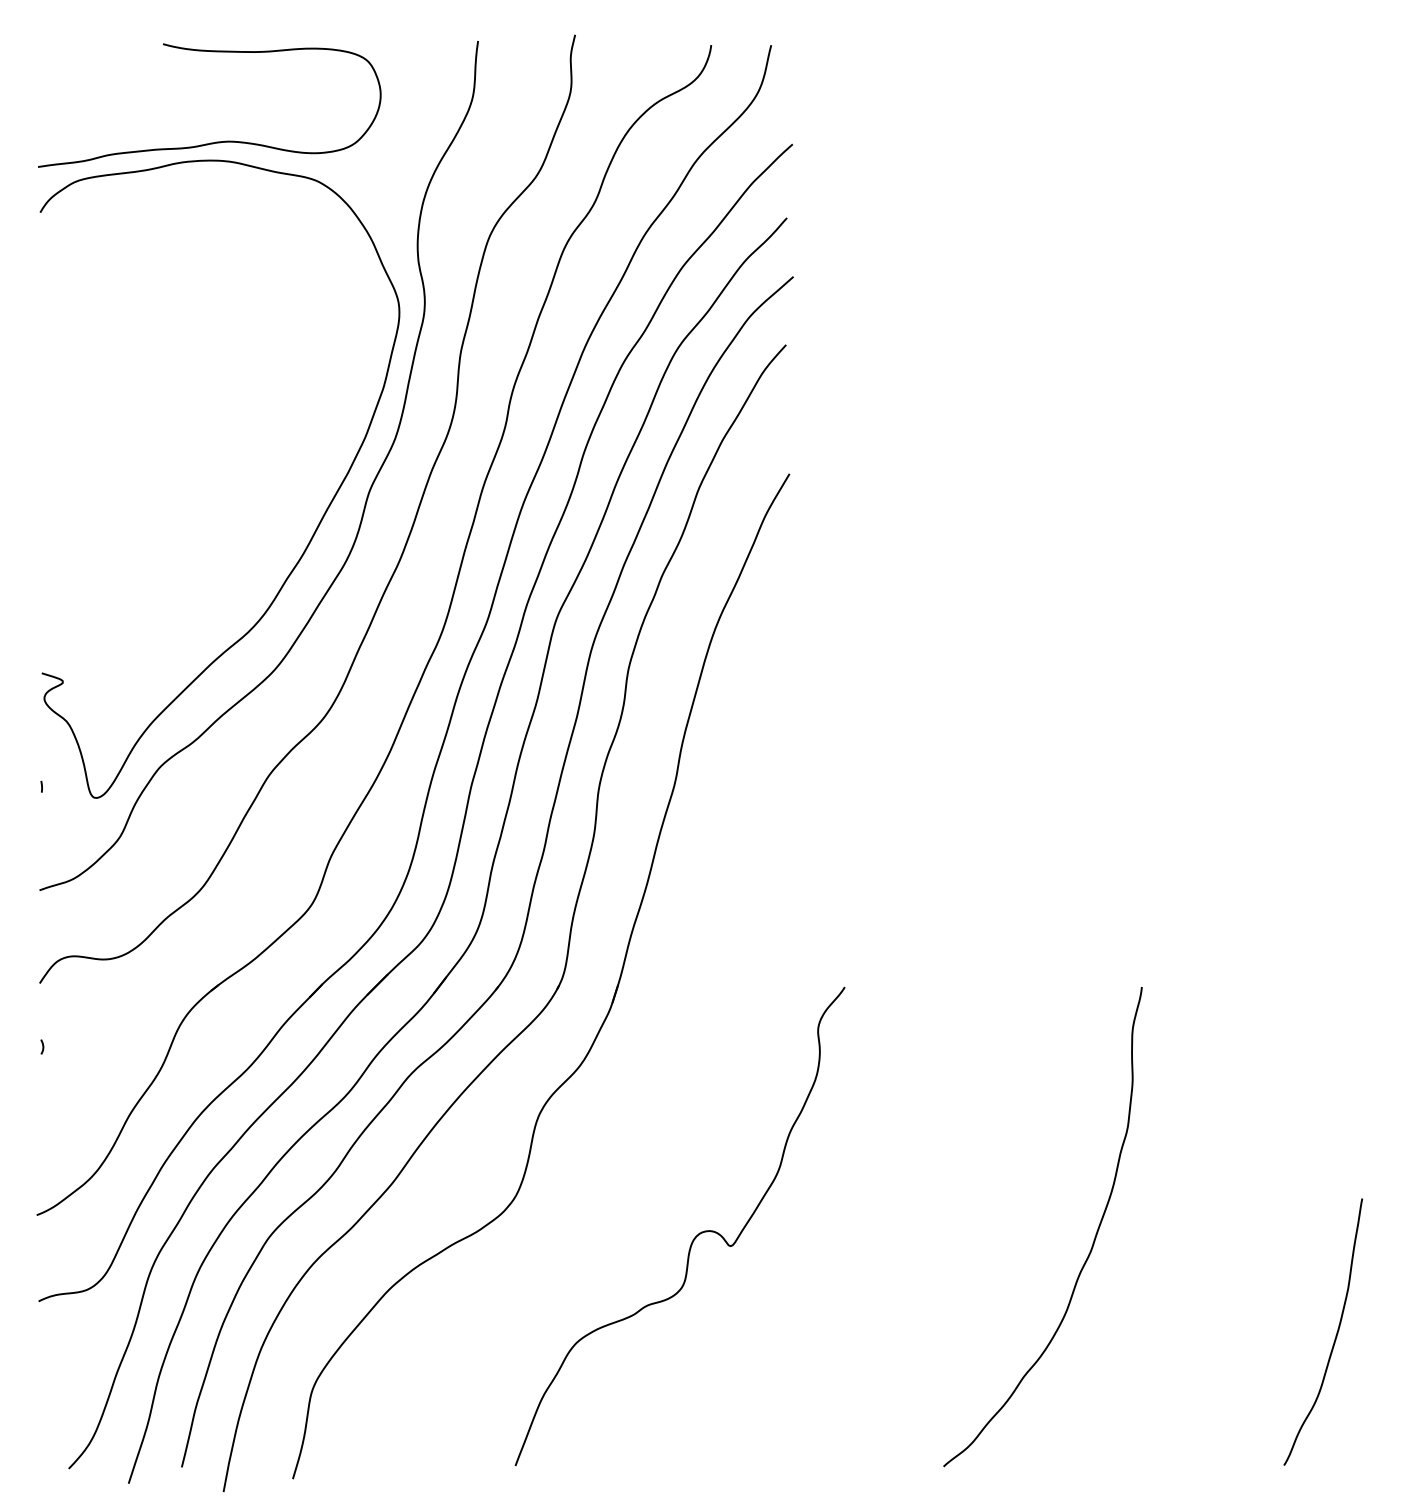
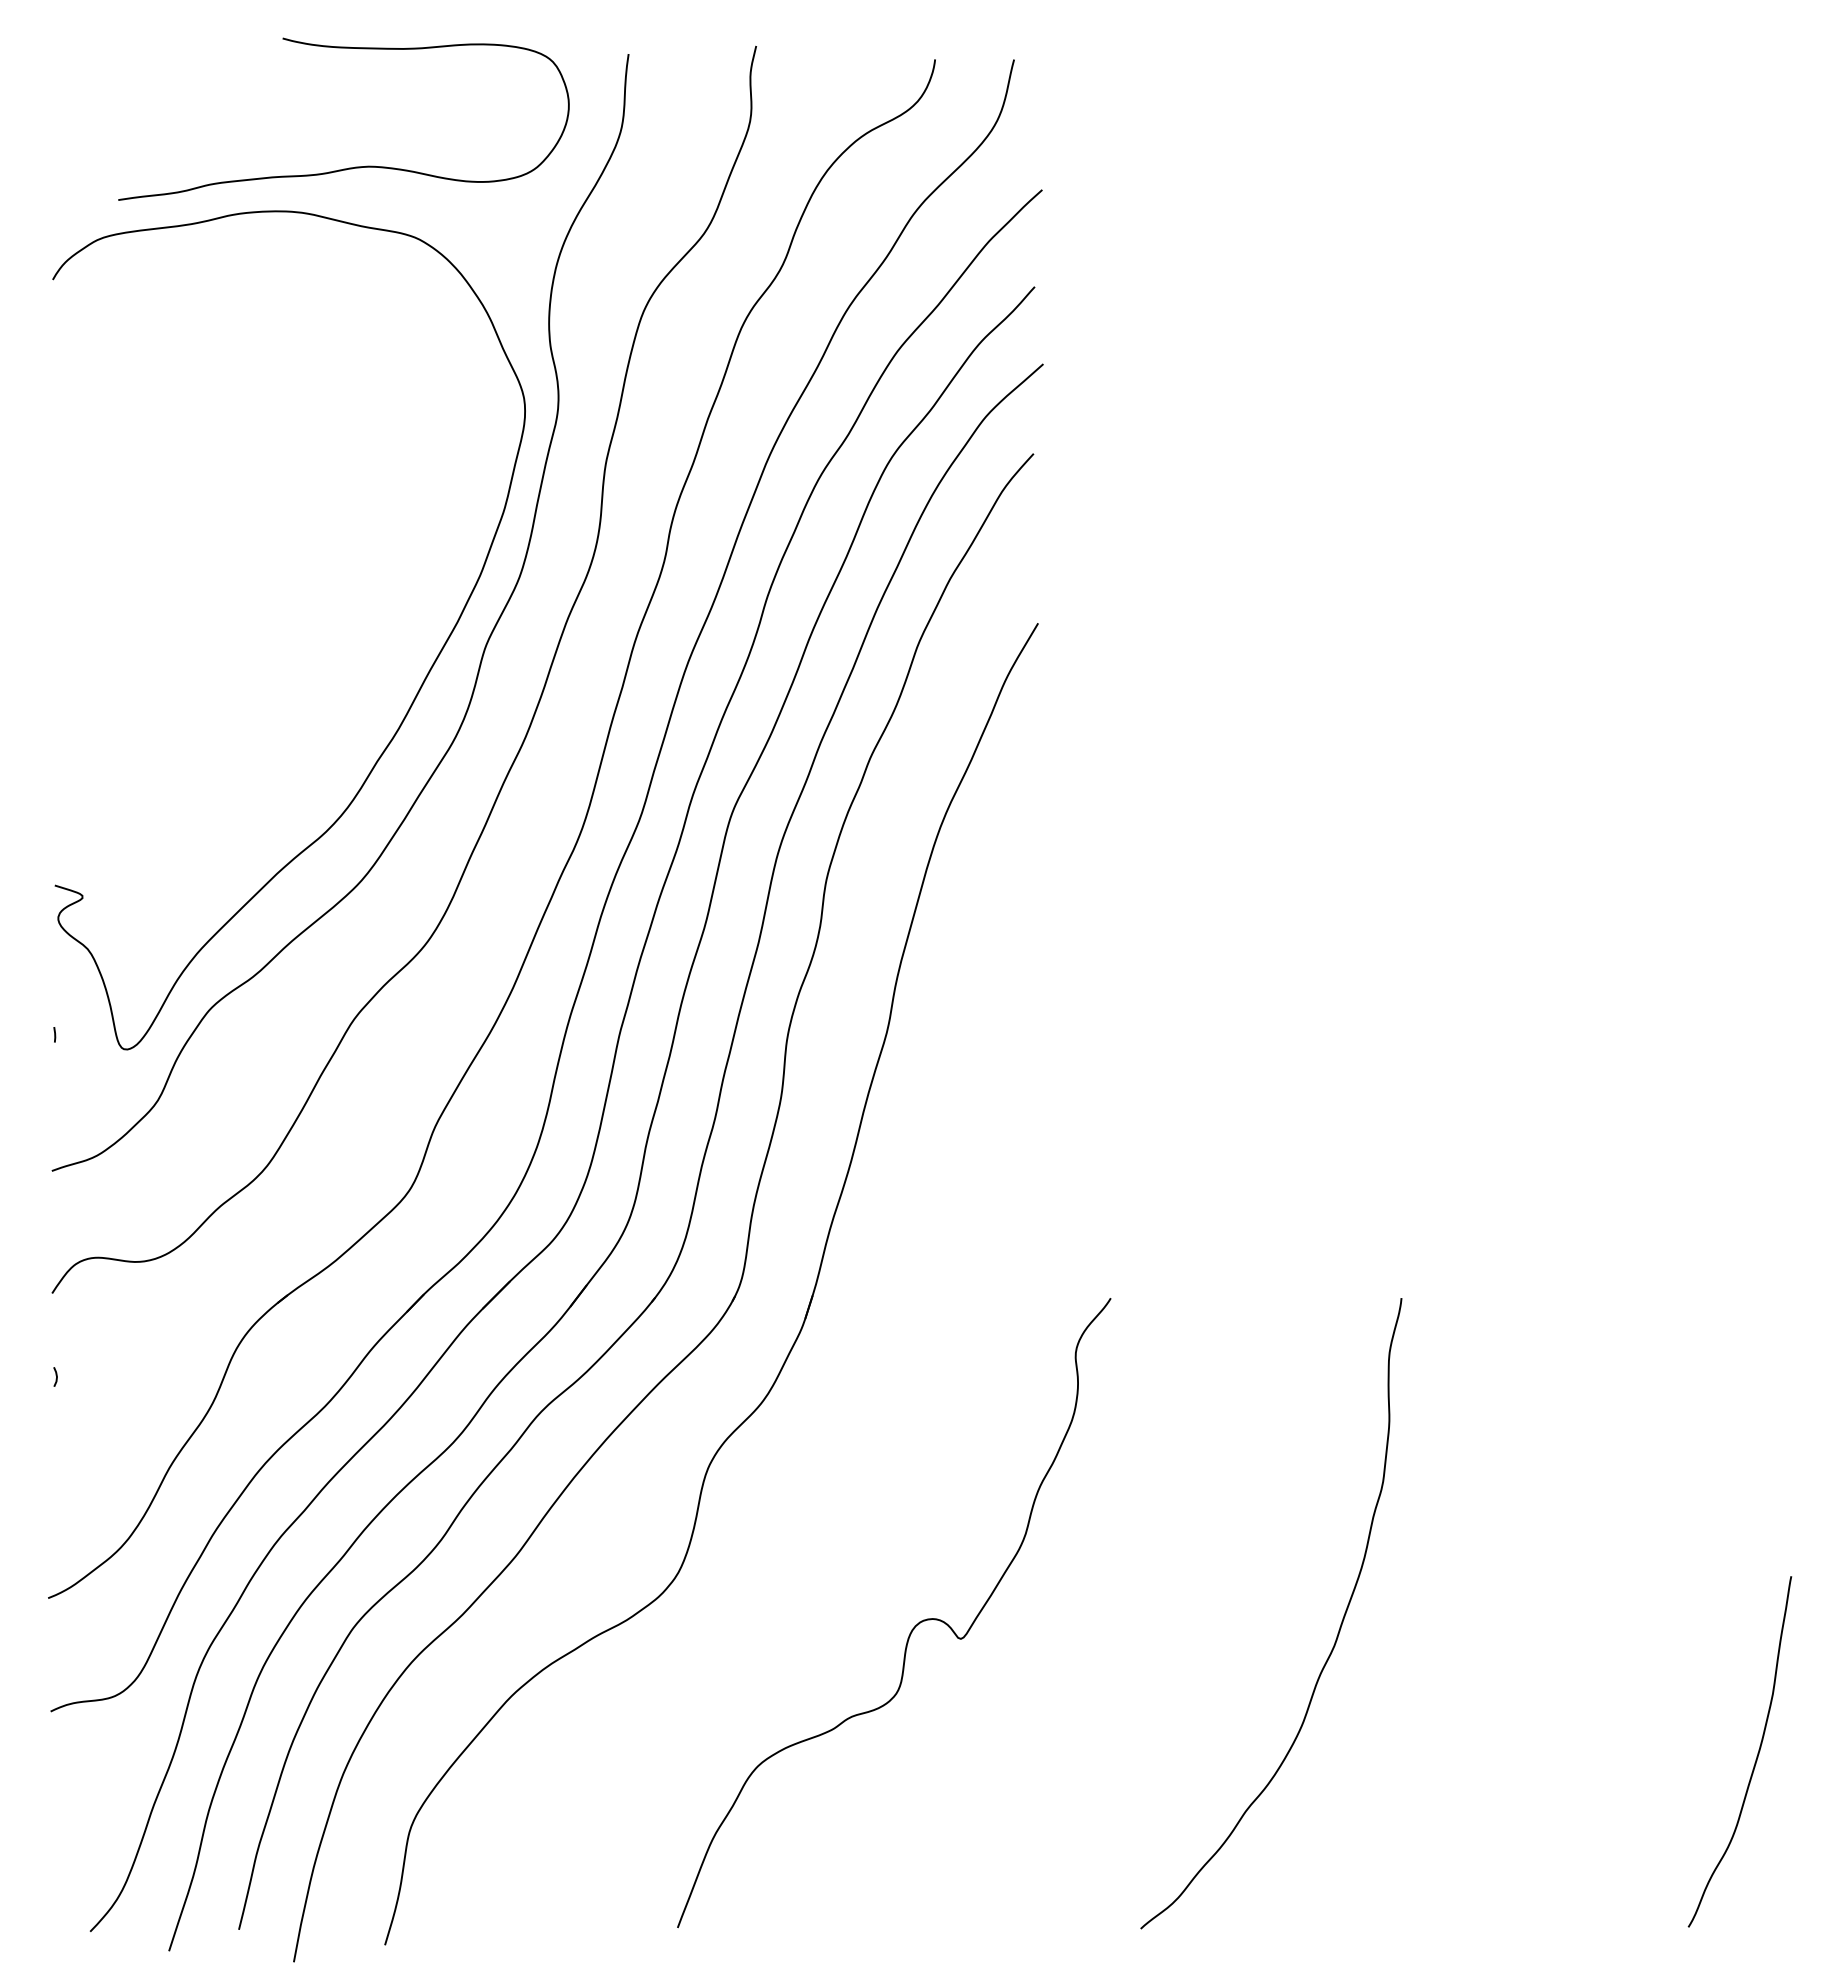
curve: (216, 141) -> (352, 166), moved
curve: (1092, 1243) -> (1336, 1635), moved

